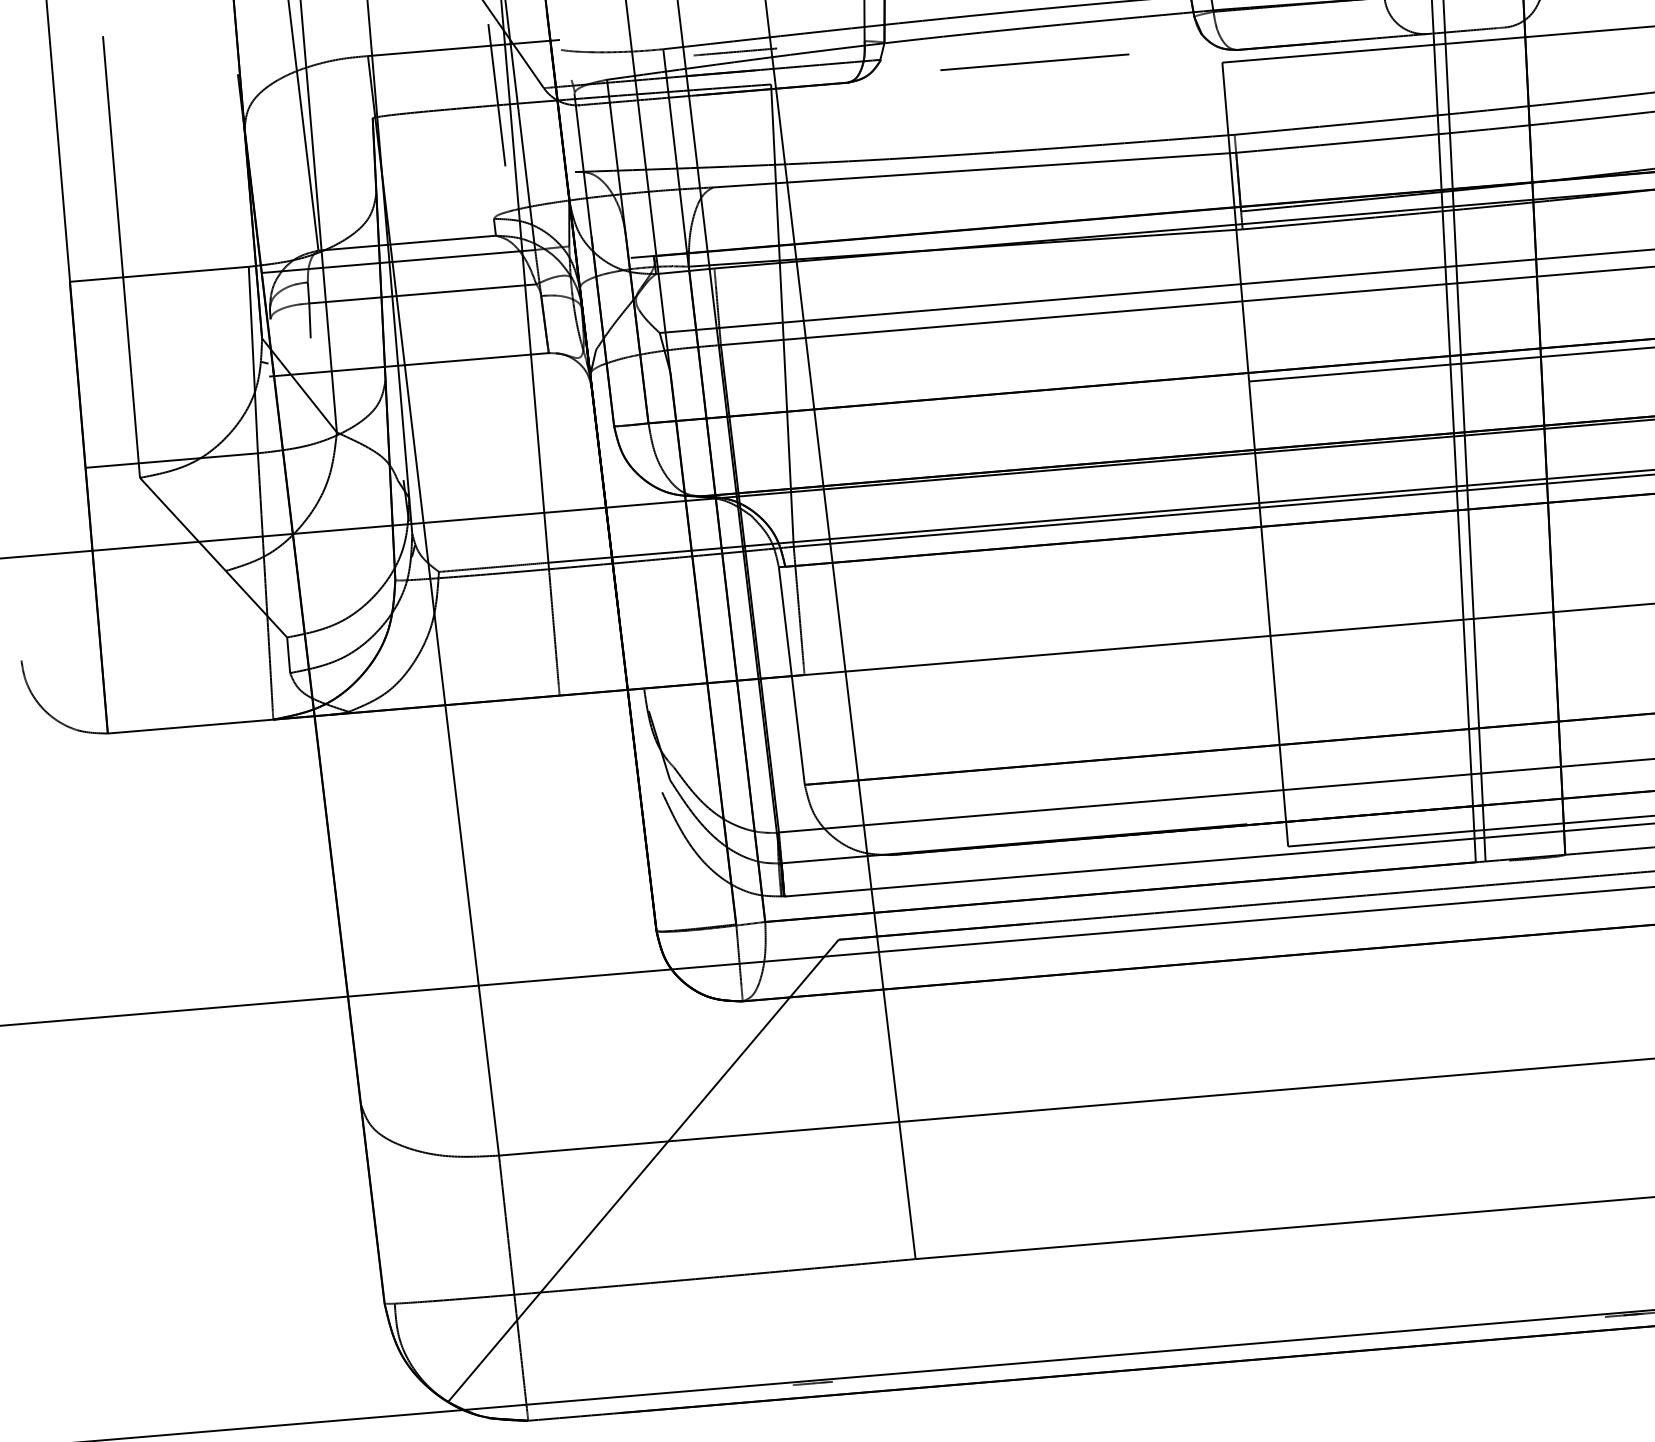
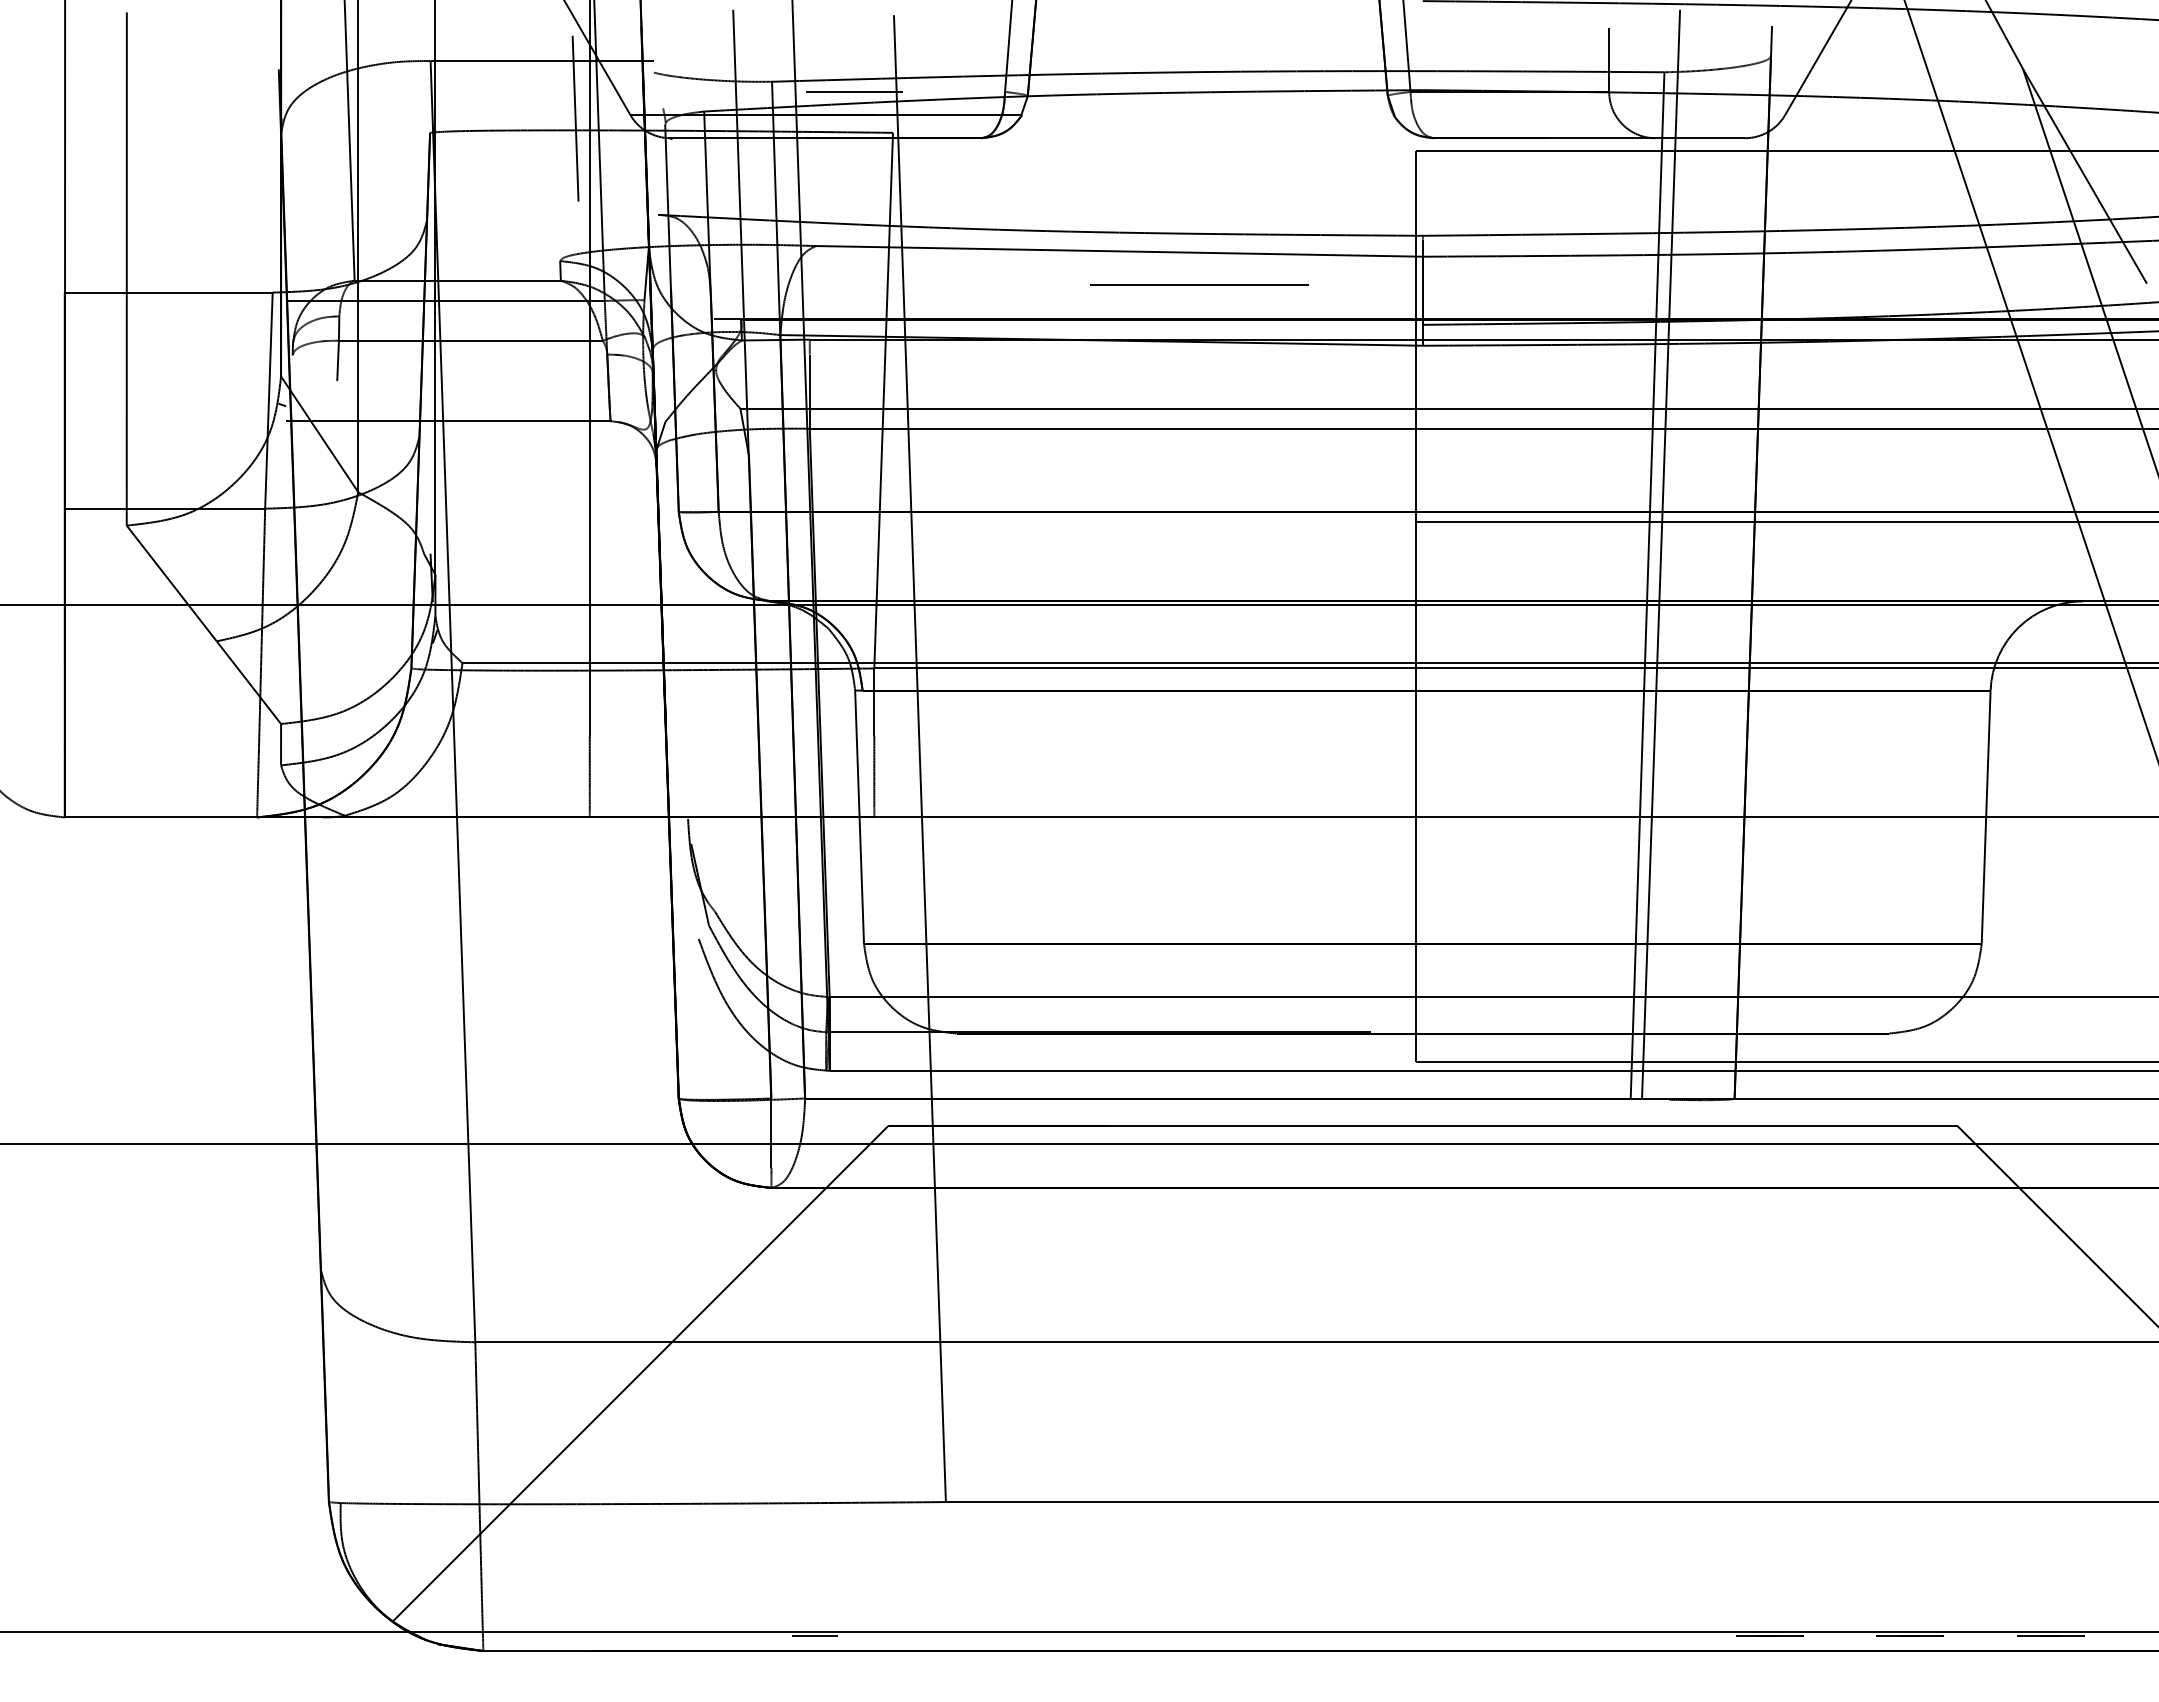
line: (1034, 62) -> (1199, 284), moved

